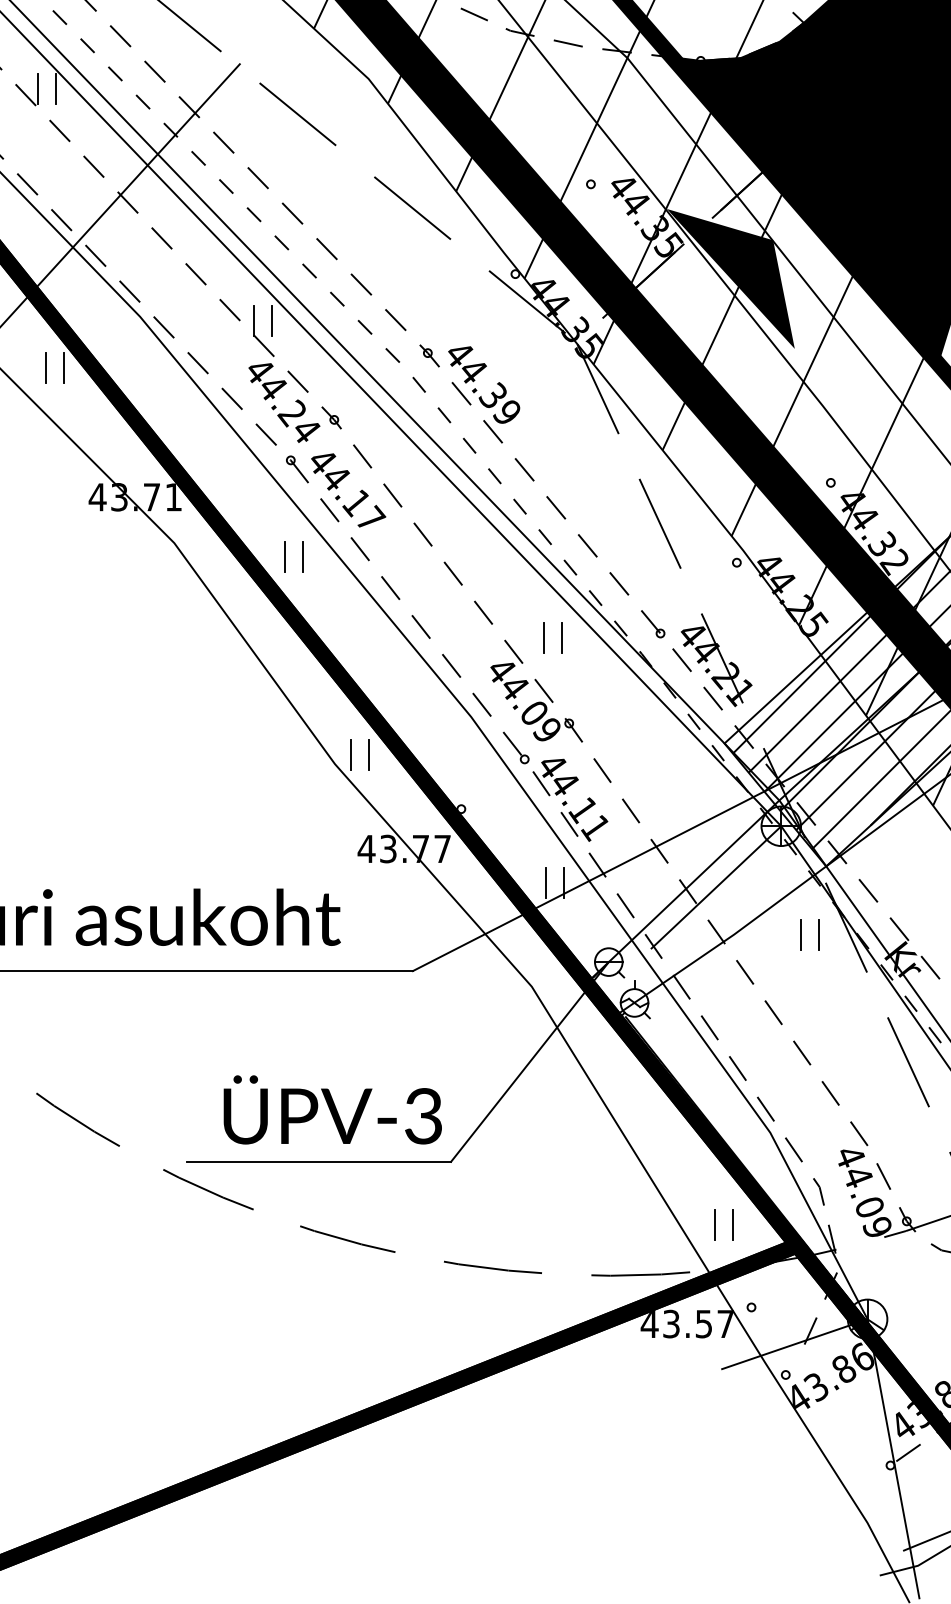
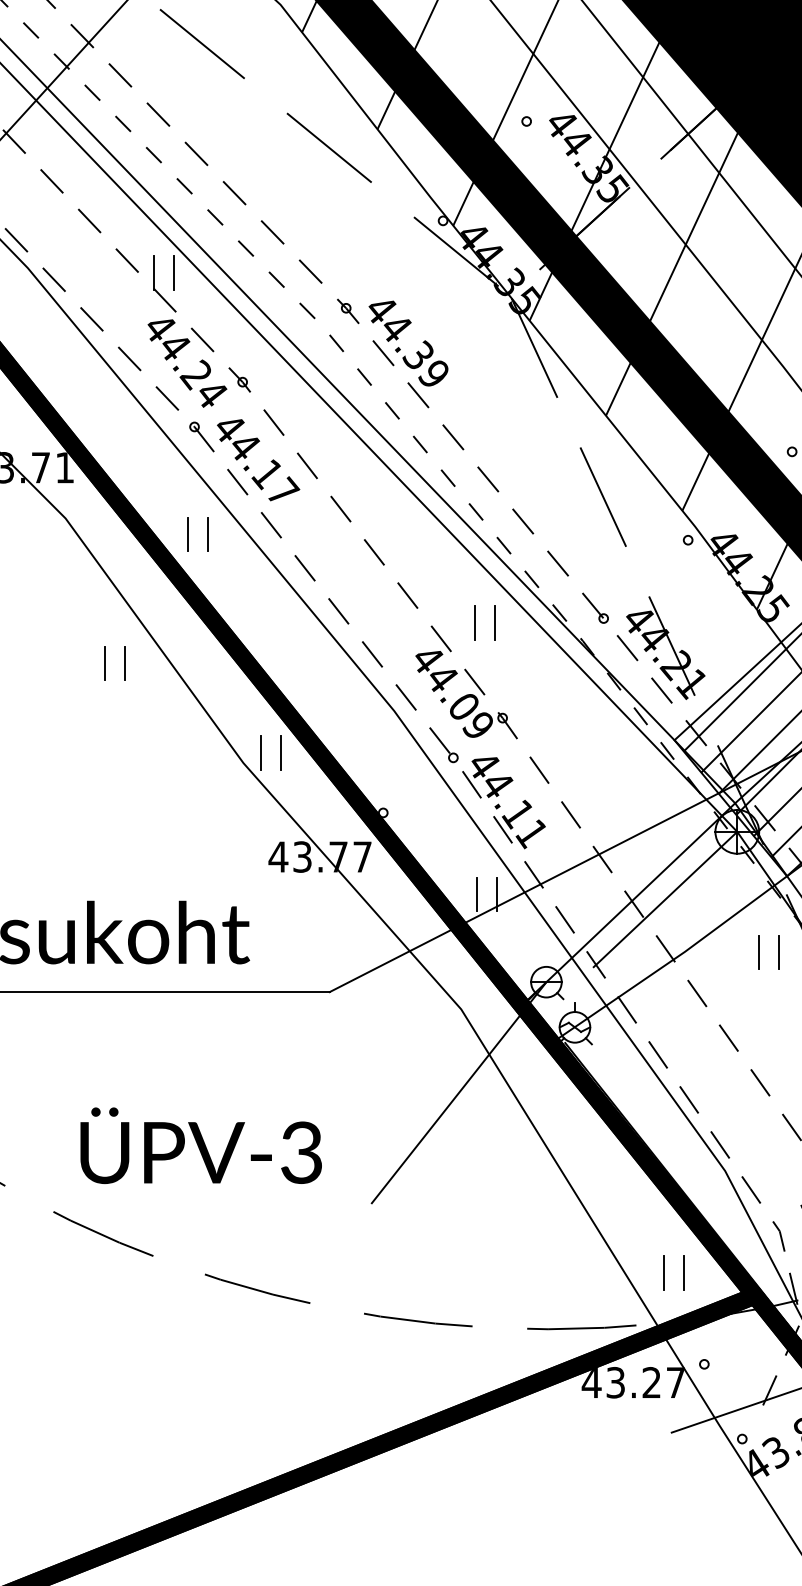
fill: (730, 278) -> (681, 225), removed
part: (210, 673) -> (105, 662), added
text: (332, 1109) -> (200, 1145), moved
line: (318, 1161) -> (225, 1202), removed
text: (703, 1323) -> (651, 1382), 43.57 -> 43.27

